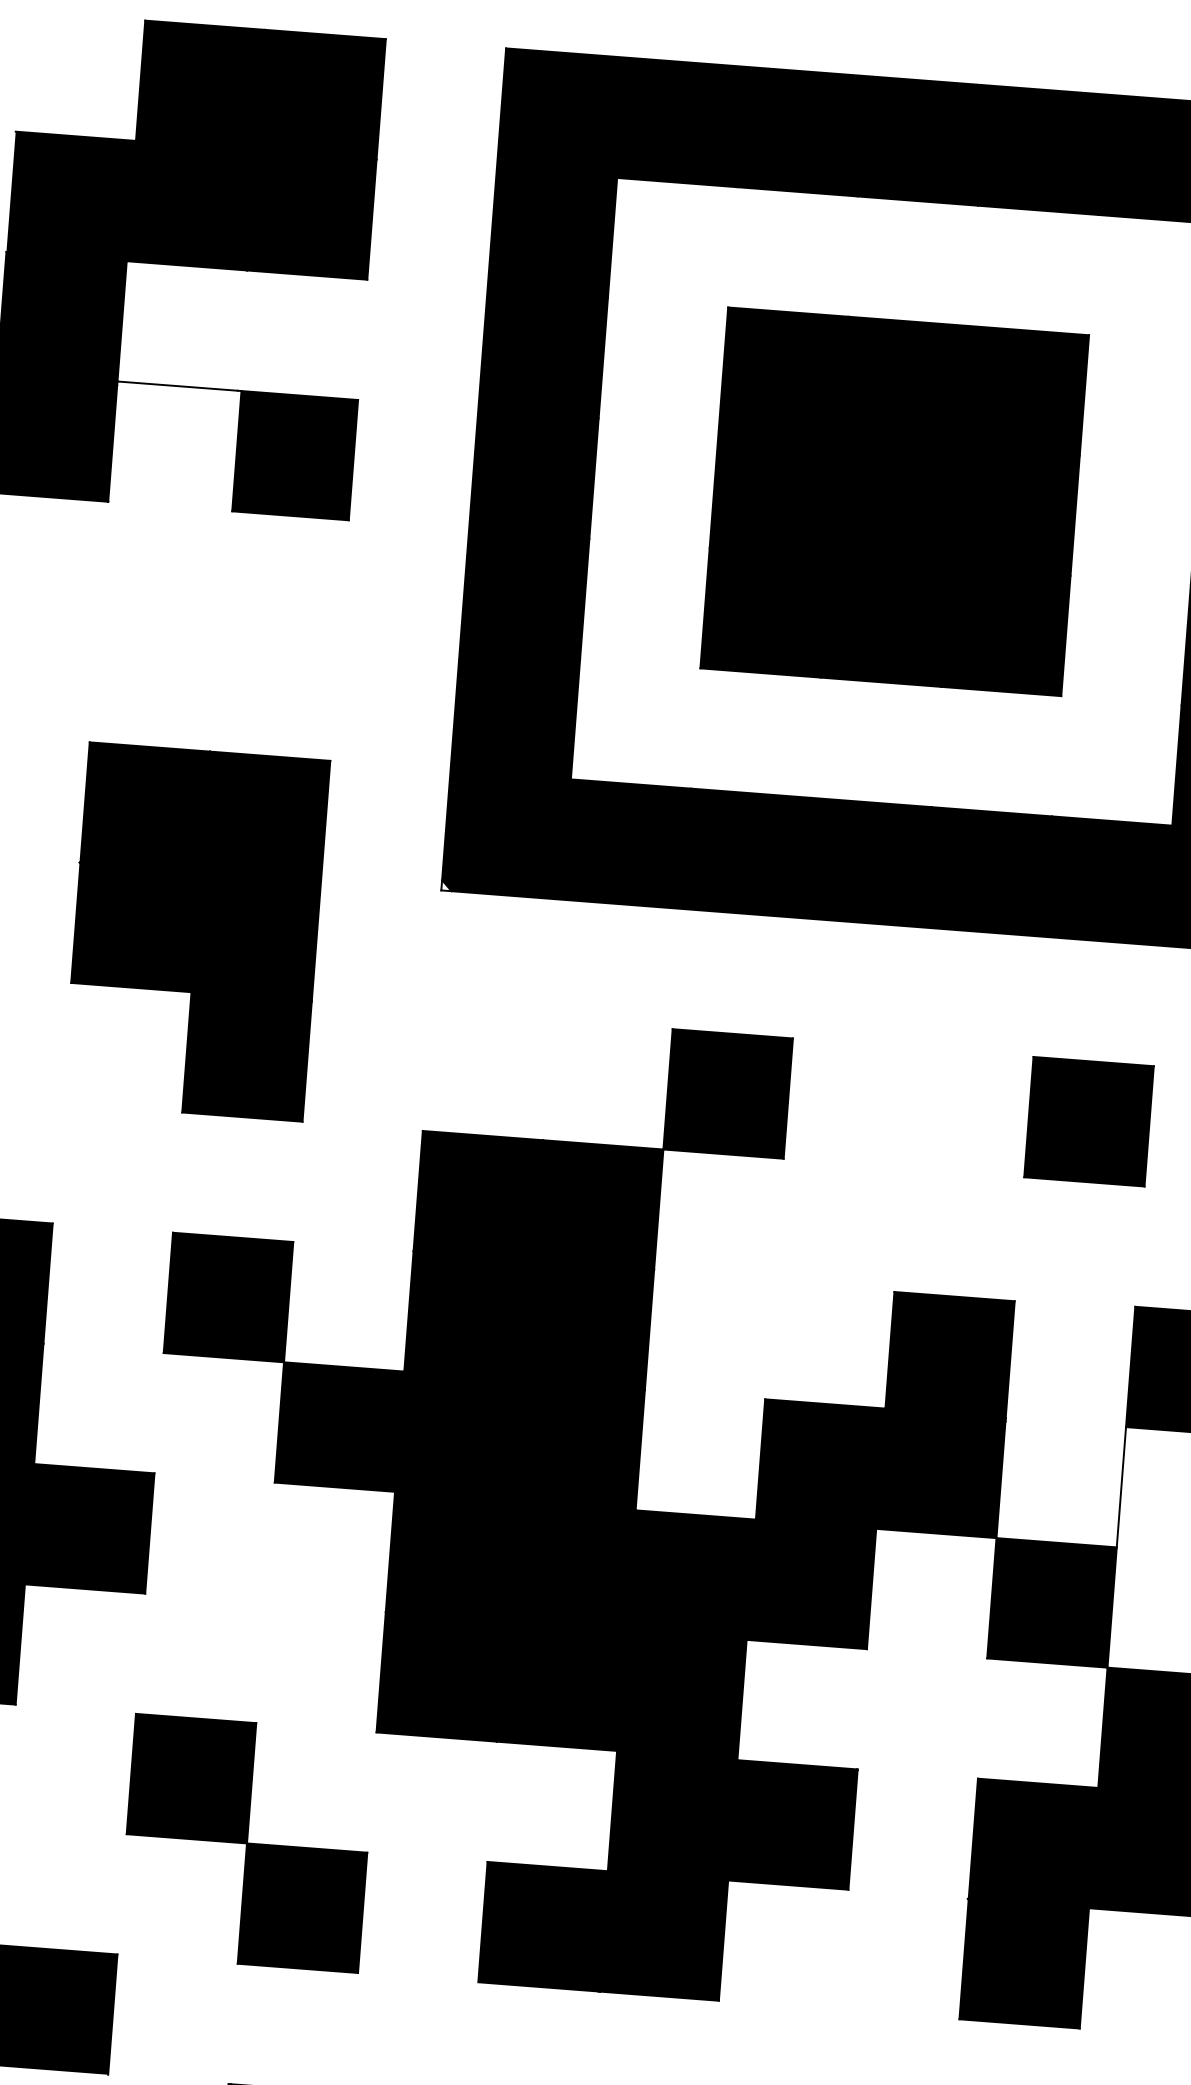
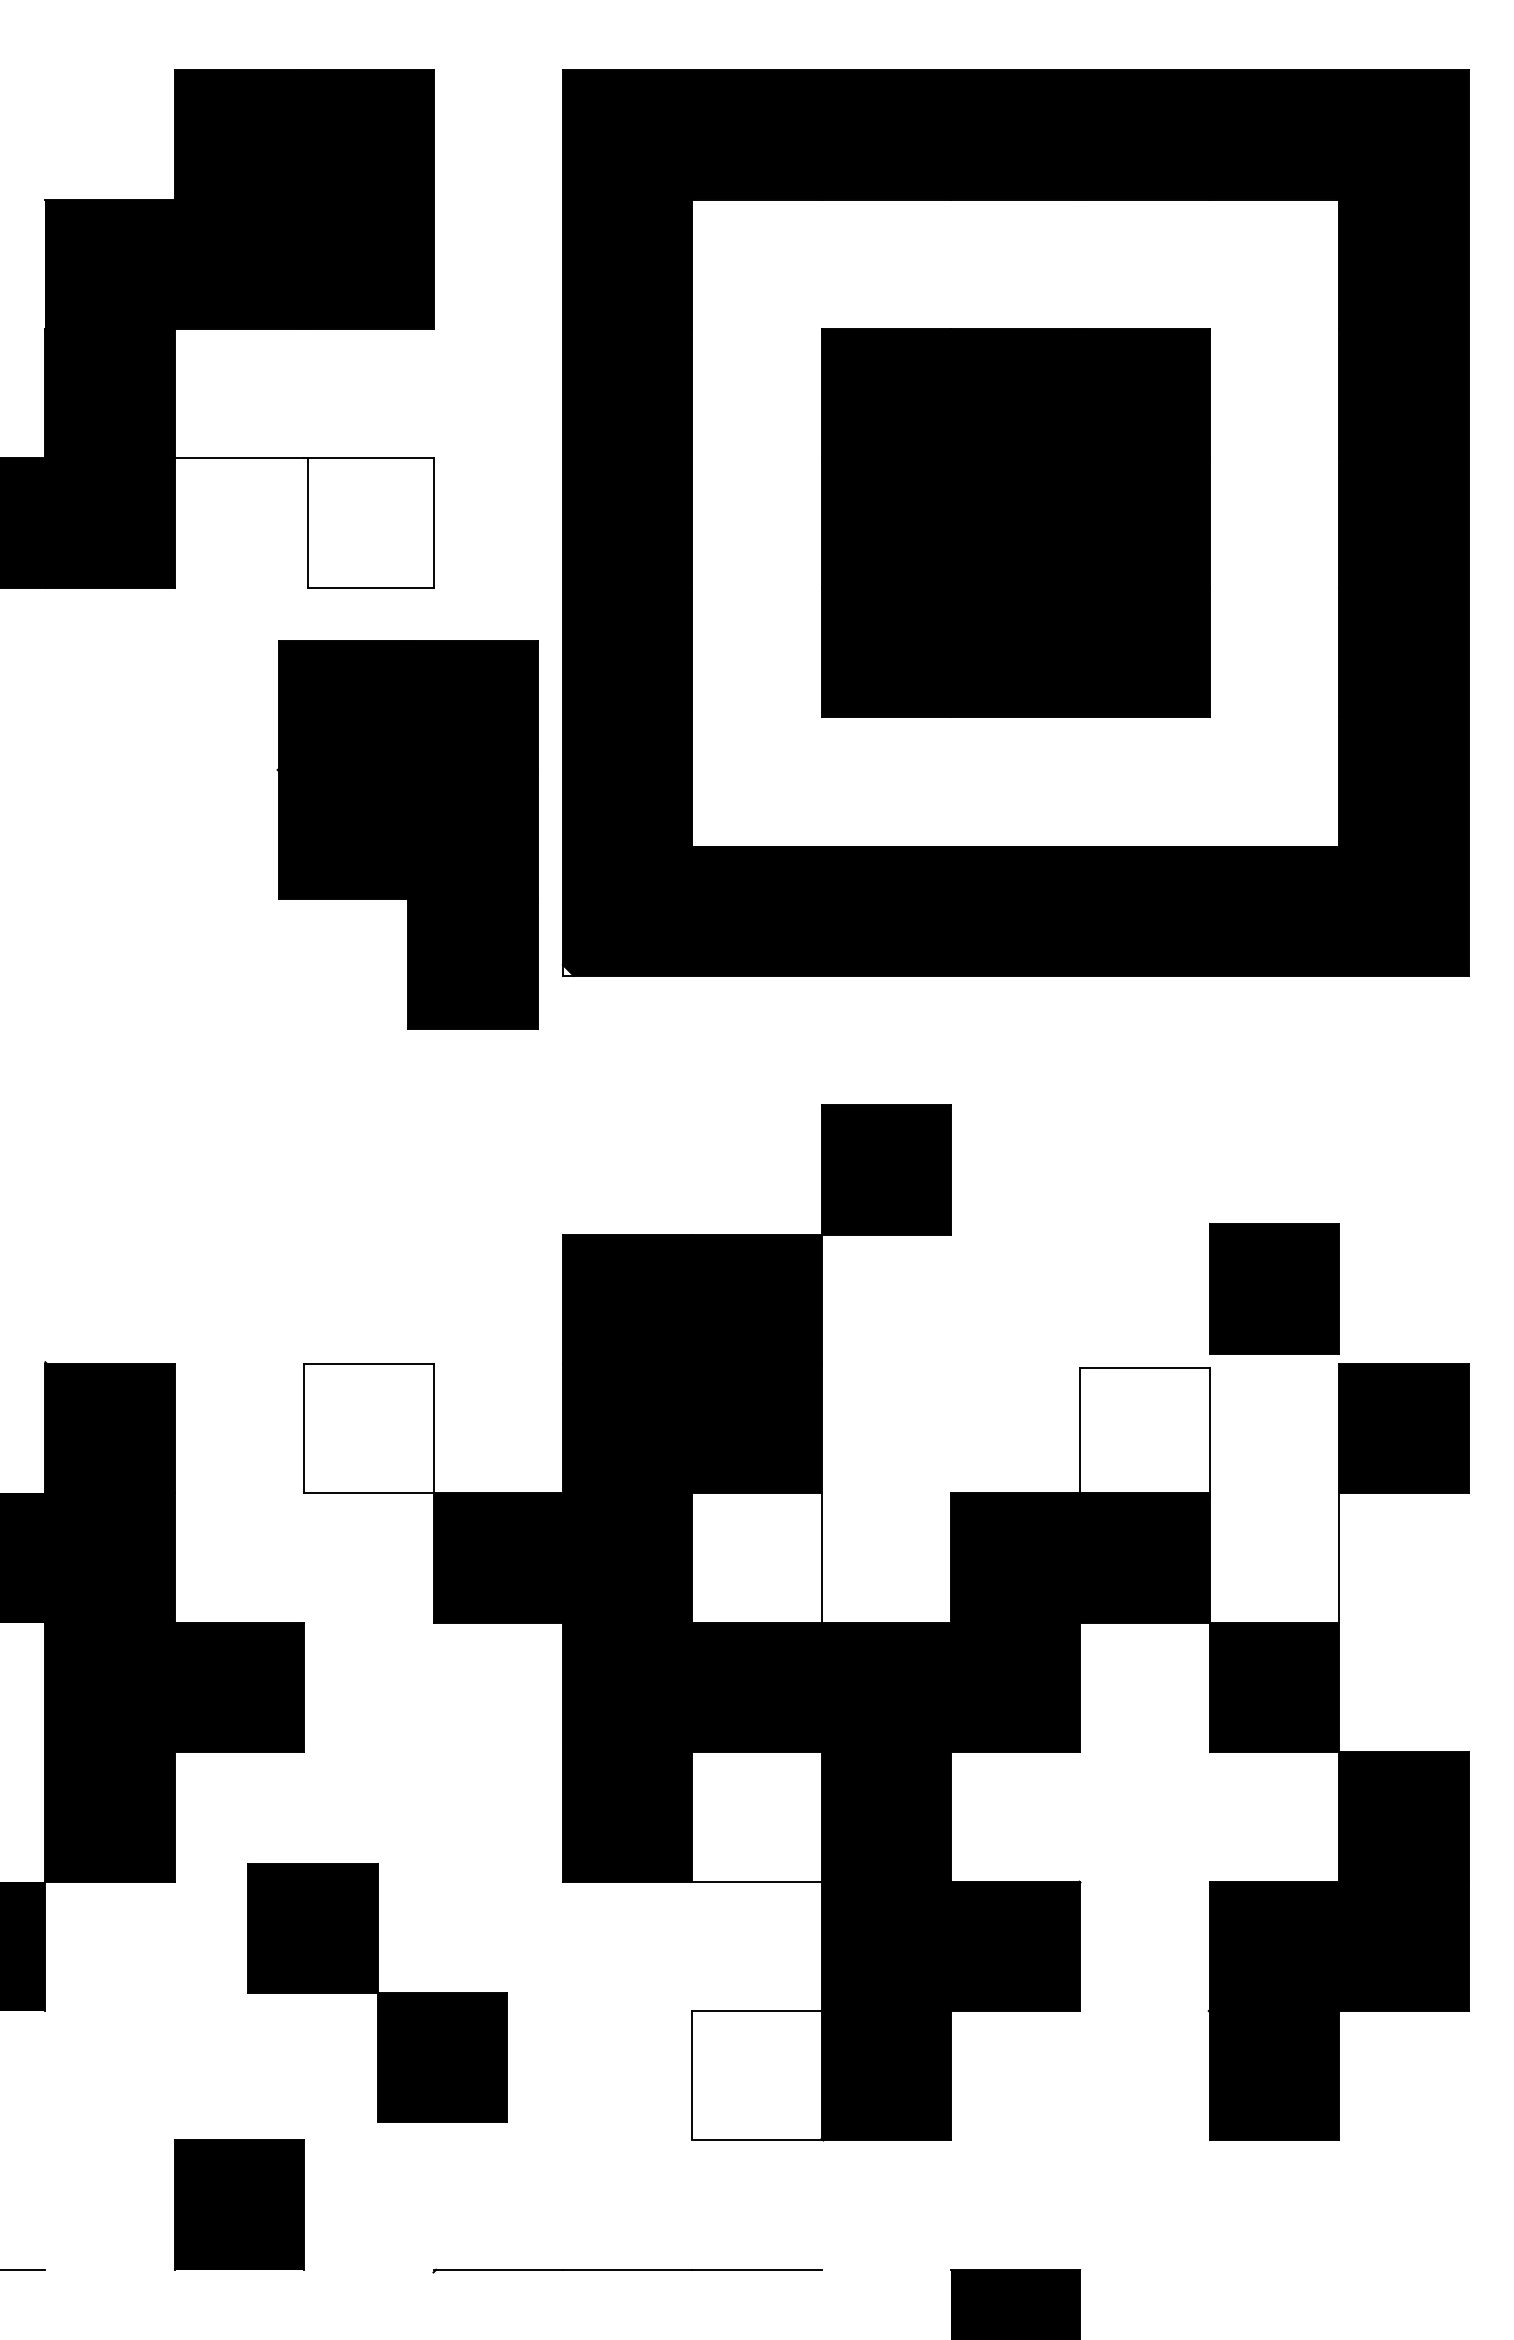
fill: (294, 455) -> (370, 522), removed
part: (195, 931) -> (407, 834), moved
part: (1089, 1121) -> (1274, 1288), moved
fill: (228, 1297) -> (368, 1428), removed
fill: (949, 1354) -> (1144, 1430), removed
fill: (579, 1444) -> (756, 1557), removed
fill: (561, 1685) -> (756, 1816), removed
part: (247, 1842) -> (377, 1992), moved
fill: (542, 1926) -> (756, 2075), removed

